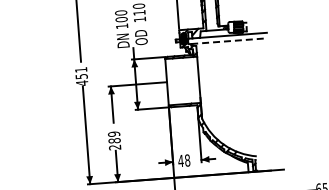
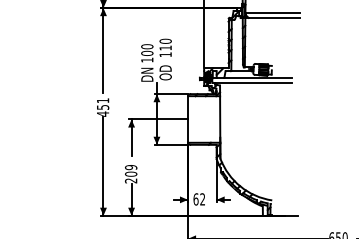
line: (229, 41) -> (253, 83), dashed -> solid
text: (113, 140) -> (130, 173), 289 -> 209
text: (184, 160) -> (199, 199), 48 -> 62

